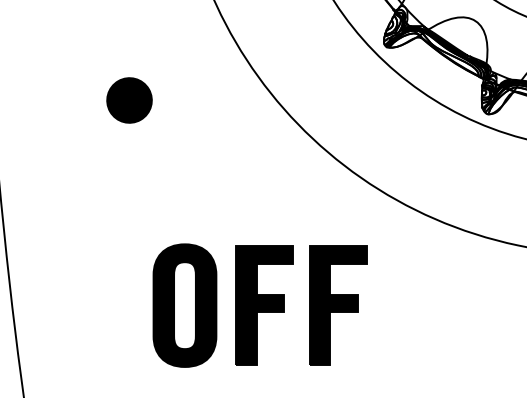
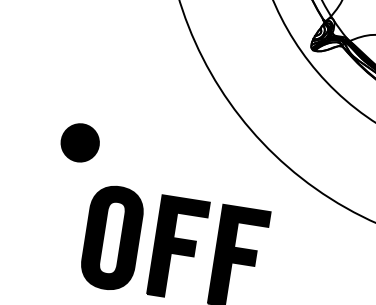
part: (129, 100) -> (80, 142), moved

